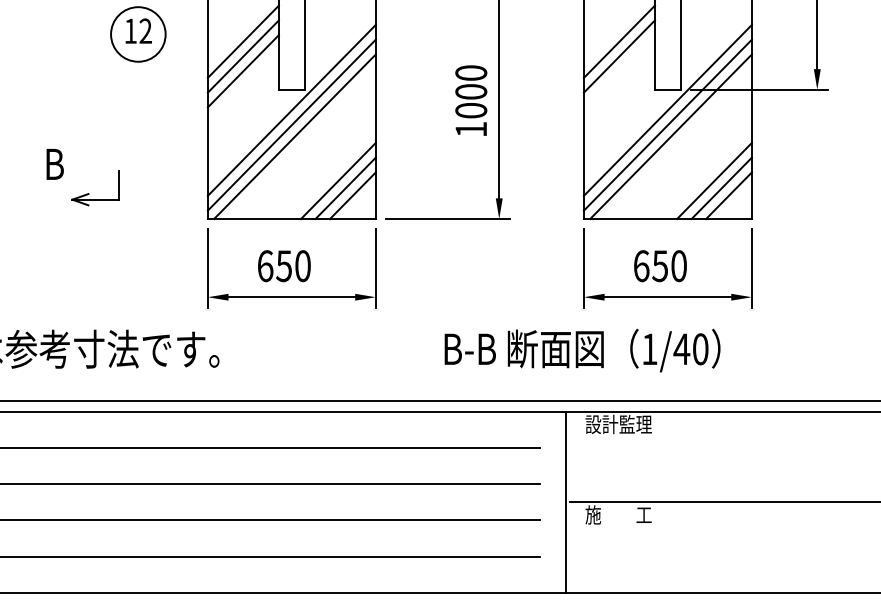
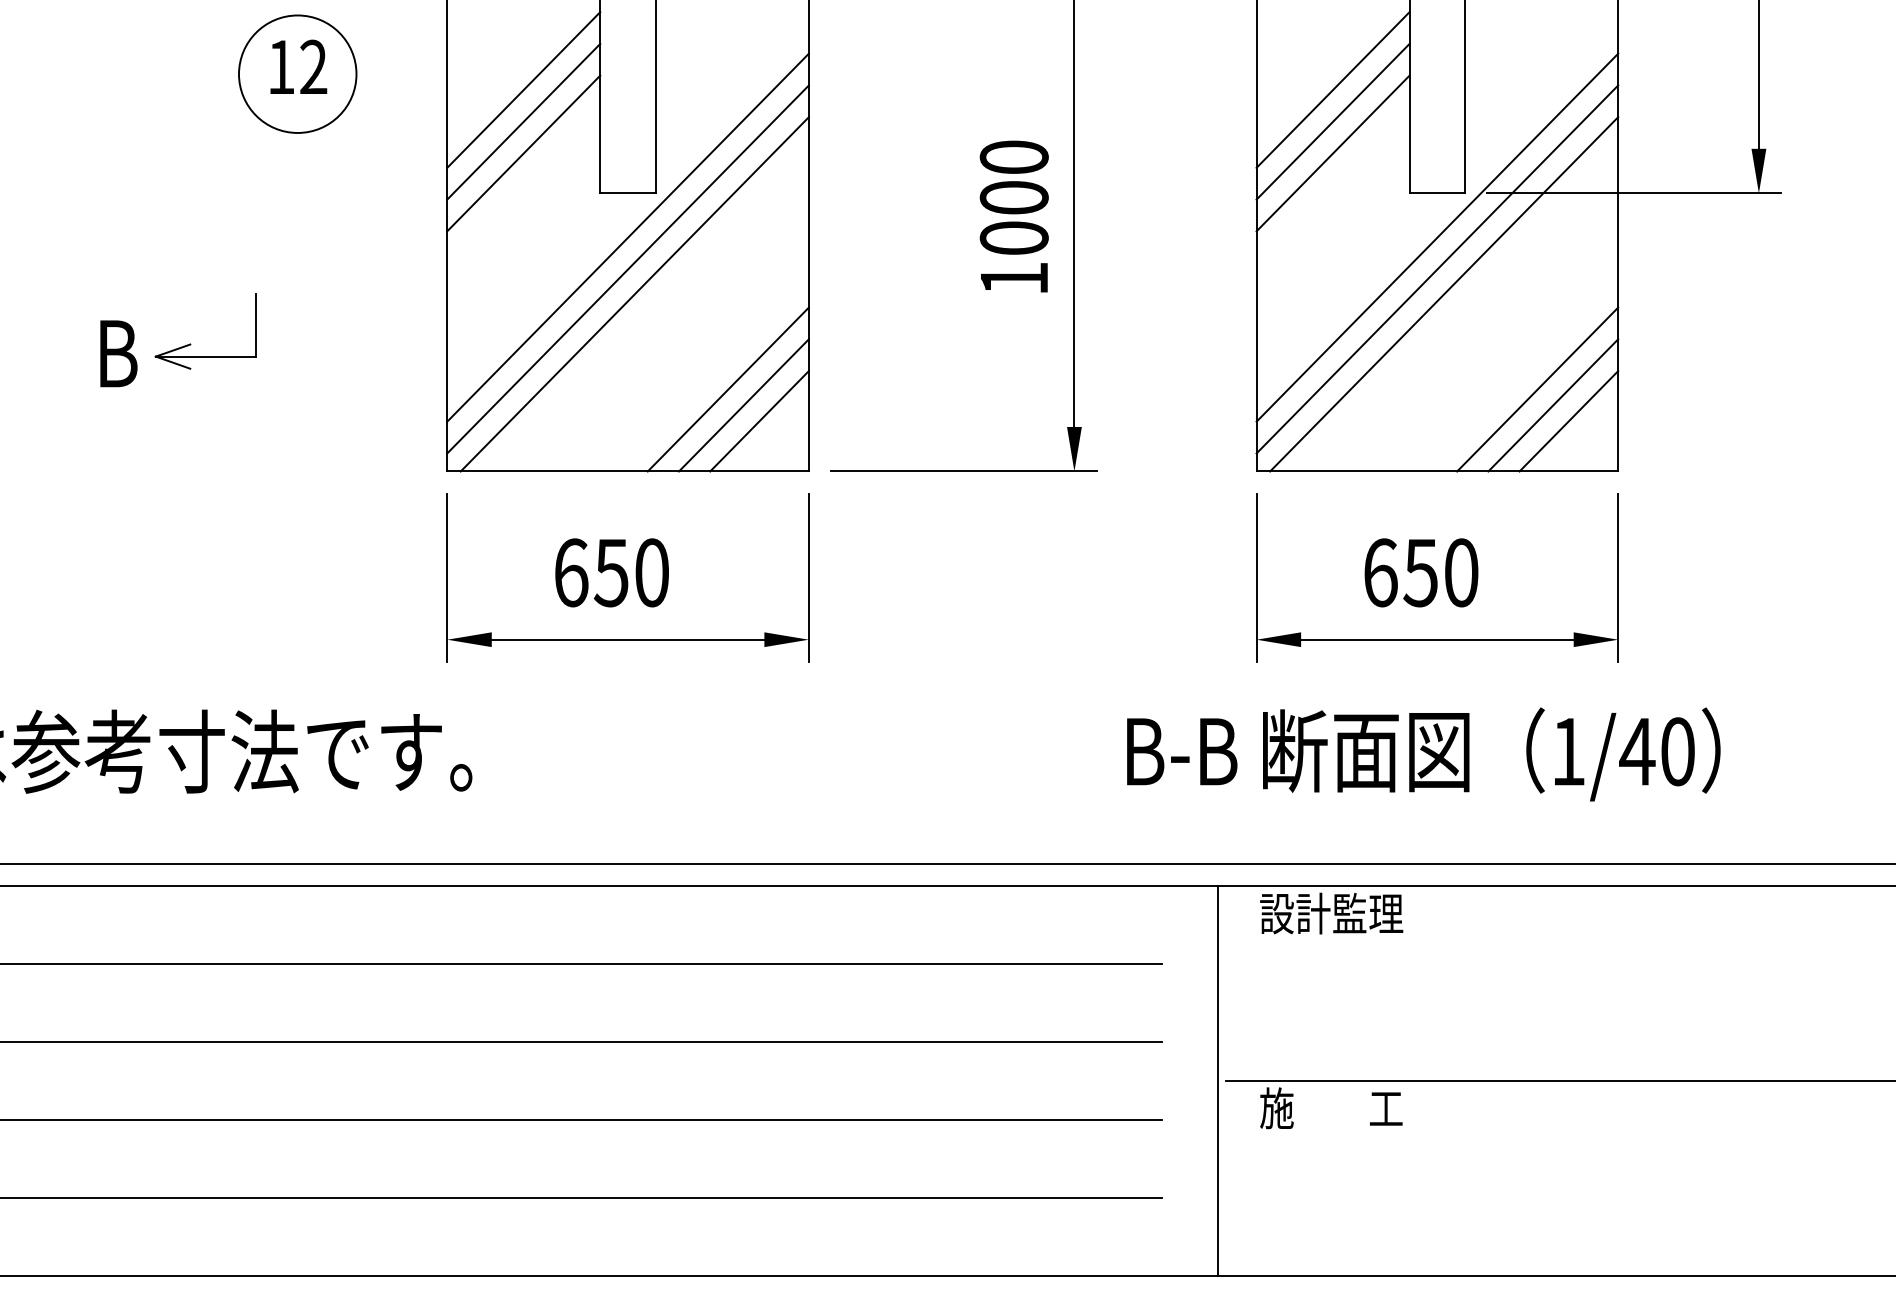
line: (618, 71) -> (1331, 153), added
part: (89, 193) -> (192, 343), moved
text: (582, 350) -> (1423, 754), moved

